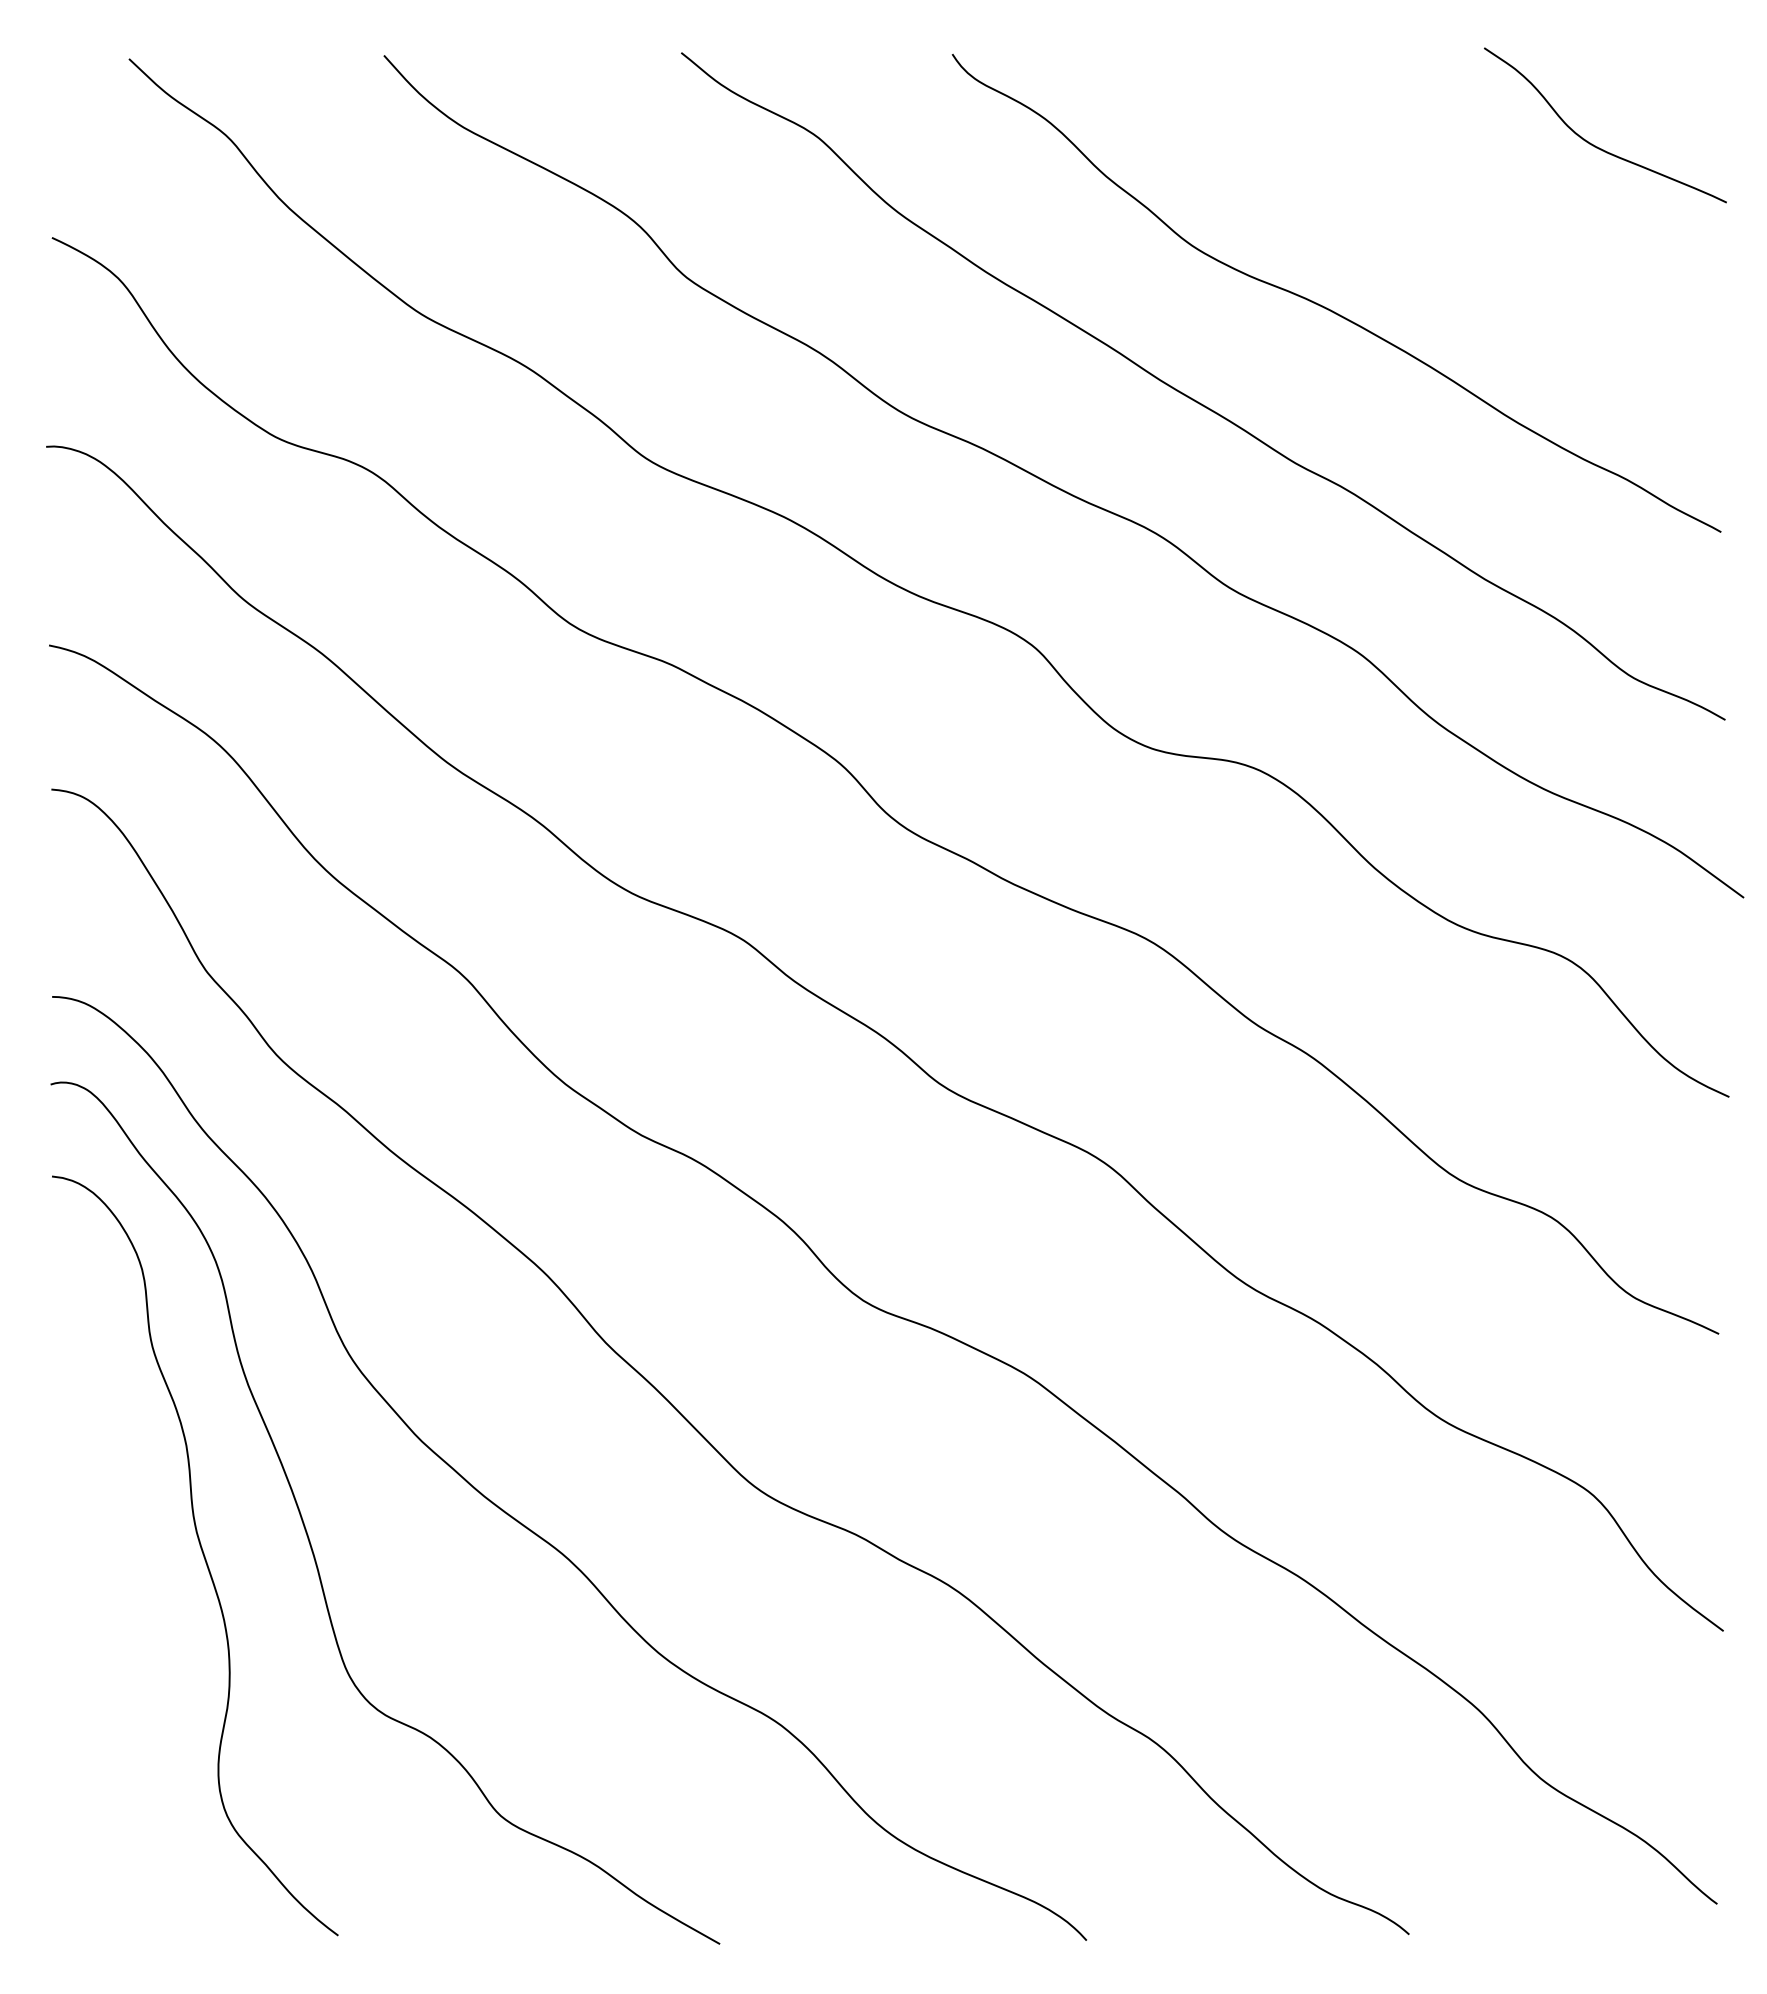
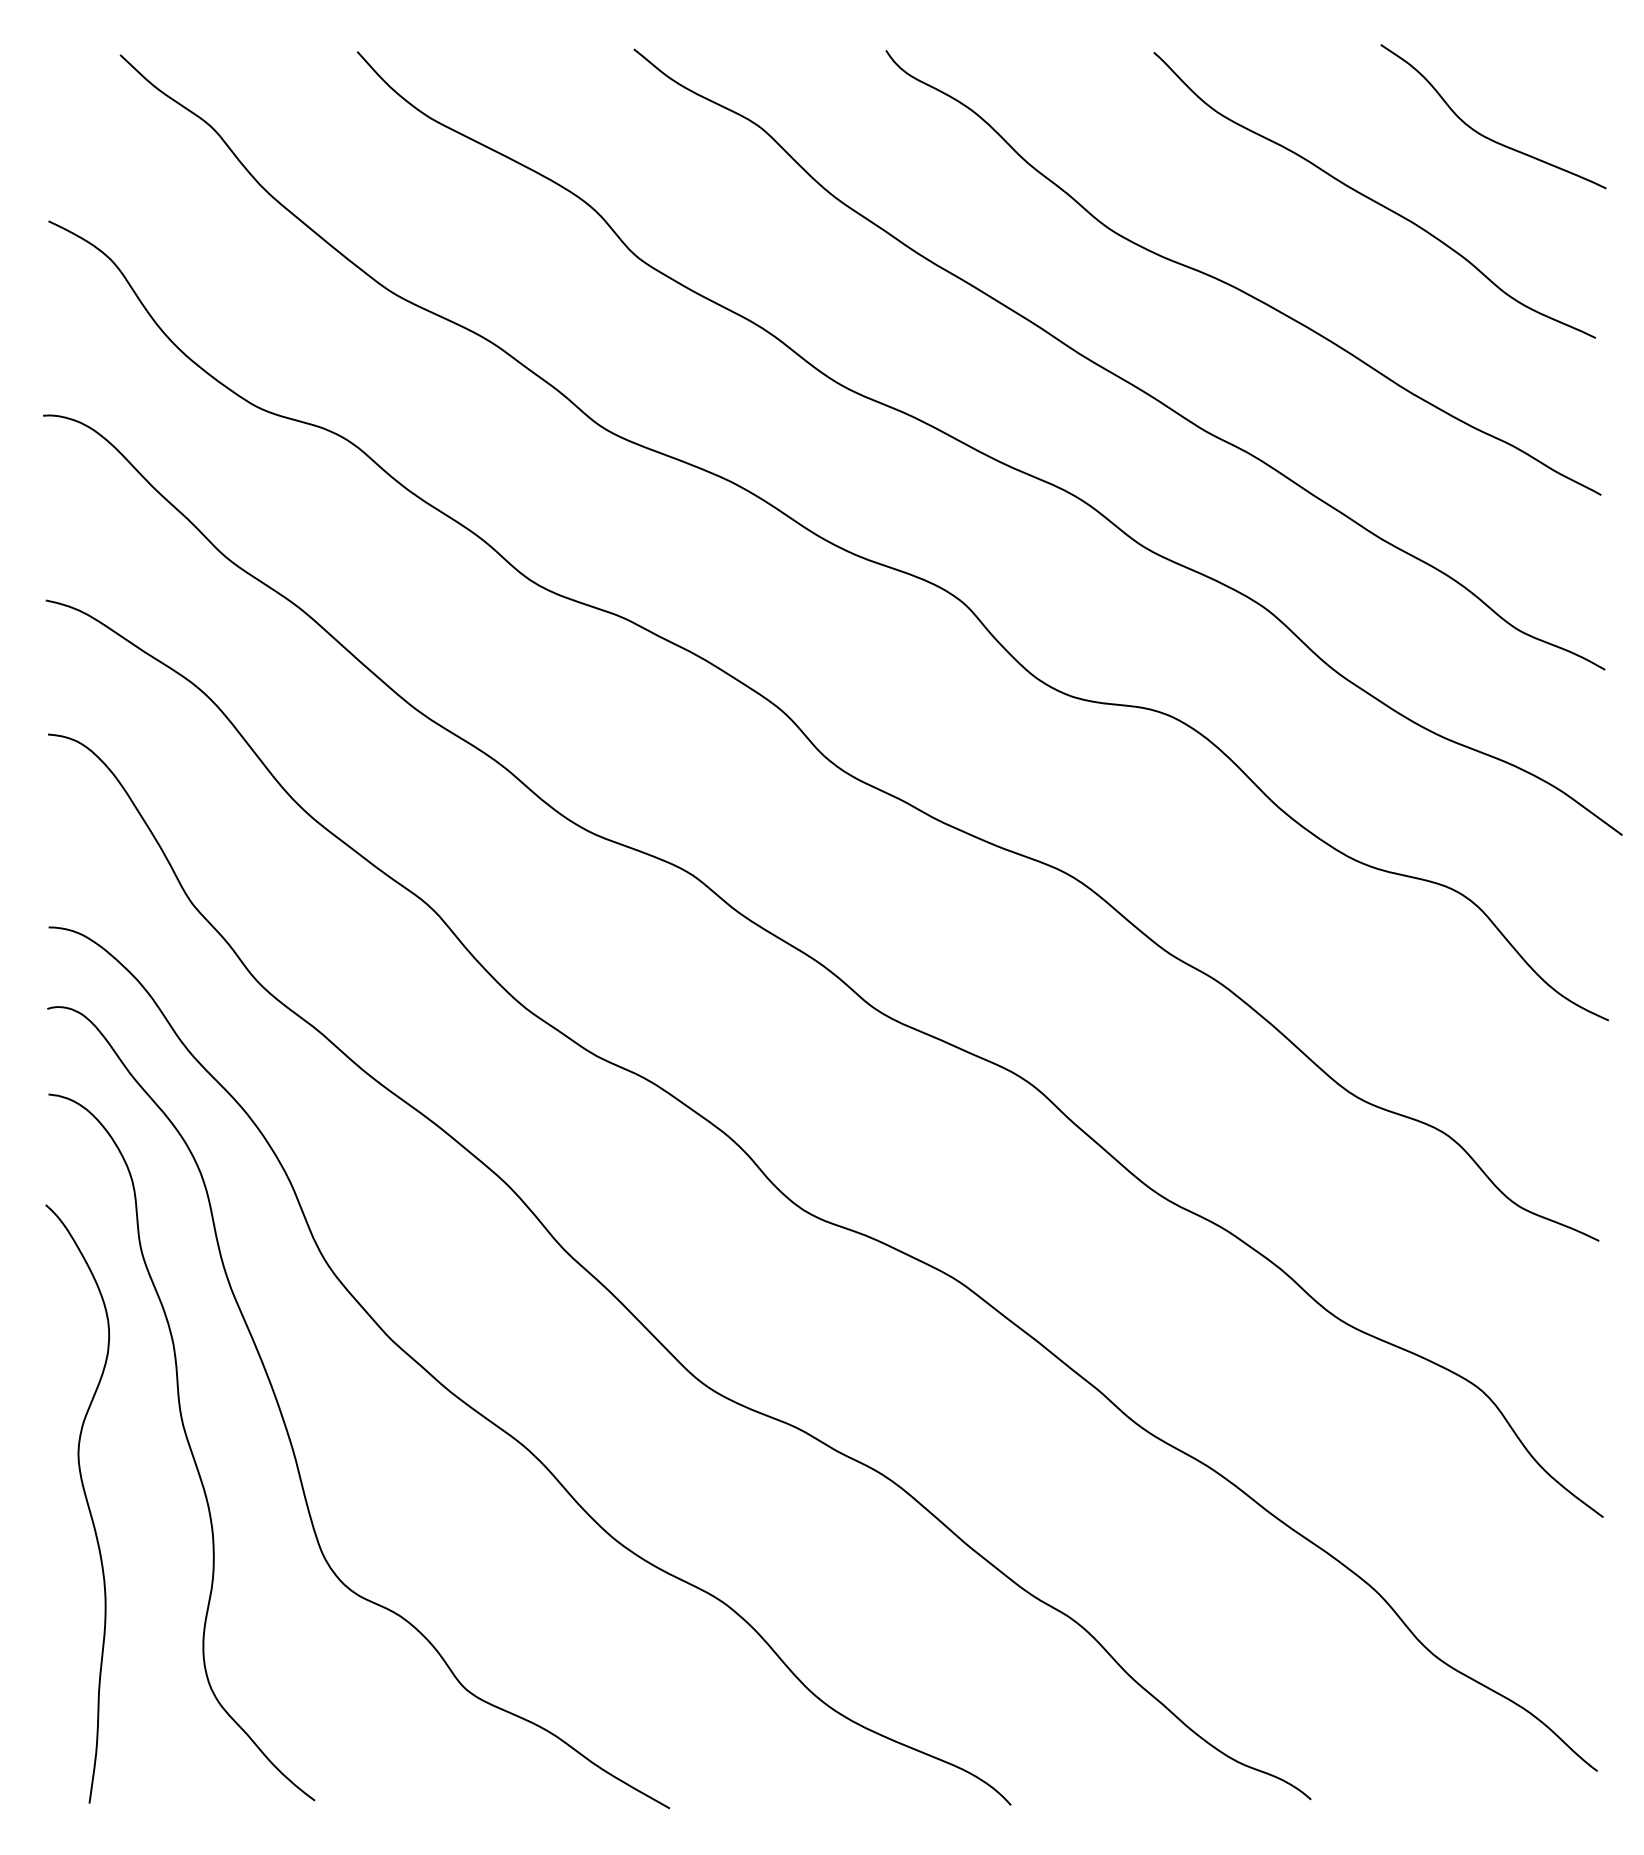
curve: (1474, 213) -> (1371, 198), added
curve: (92, 1614) -> (86, 1501), added

